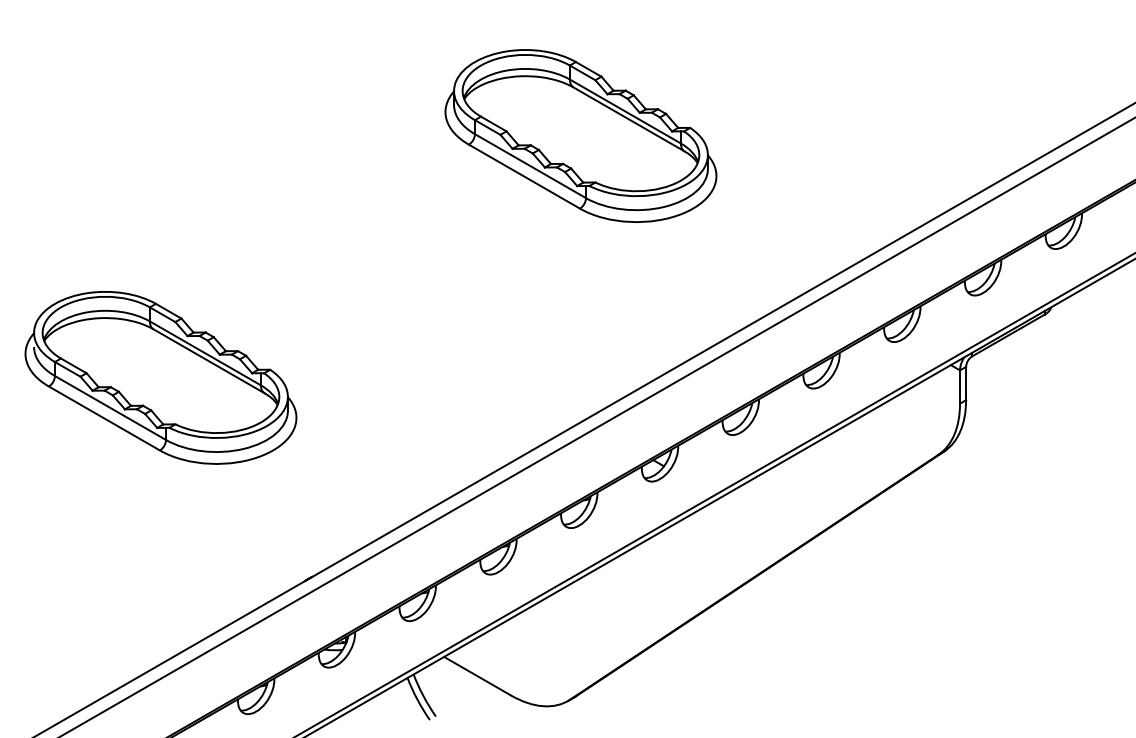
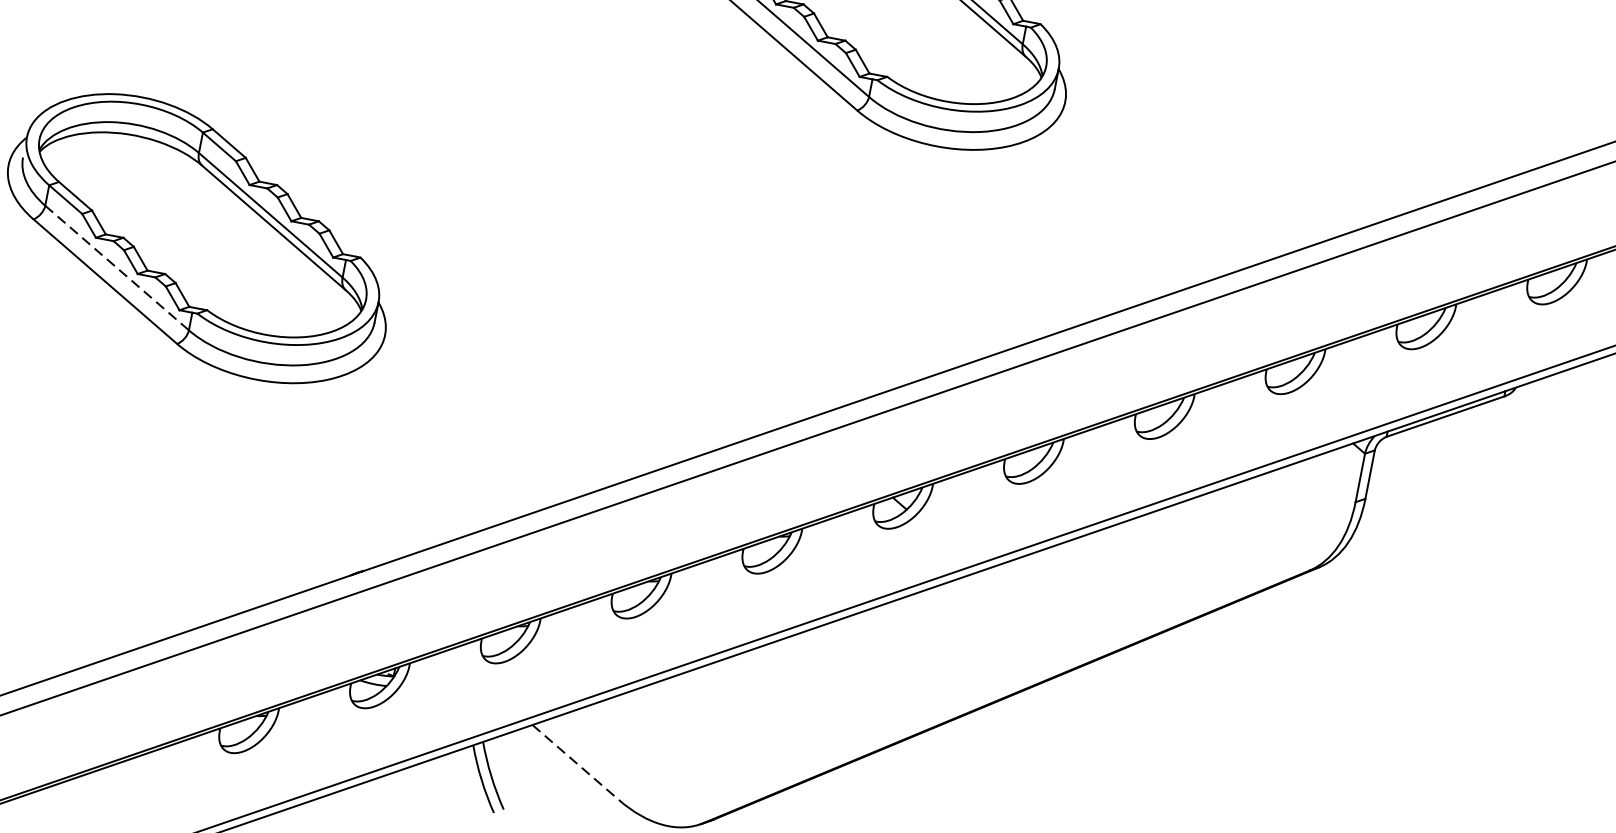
line: (110, 408) -> (116, 268), solid -> dashed
line: (477, 676) -> (575, 762), solid -> dashed

